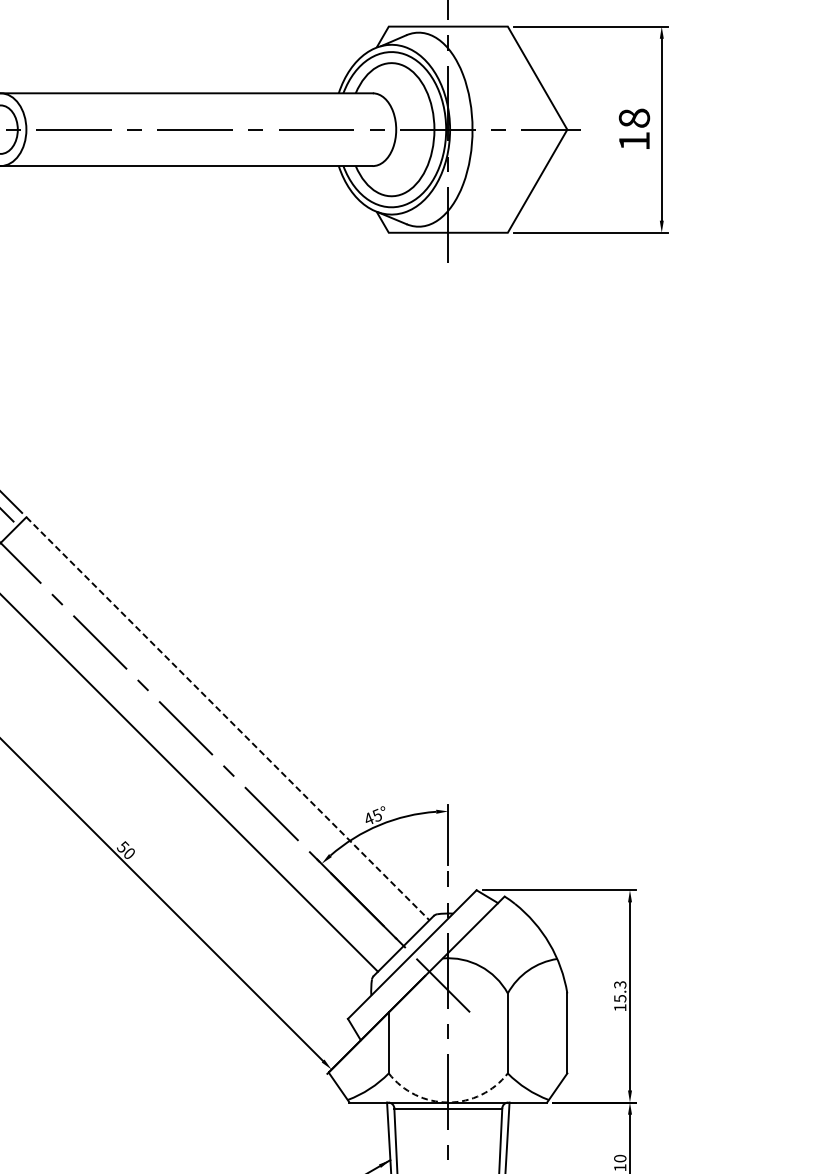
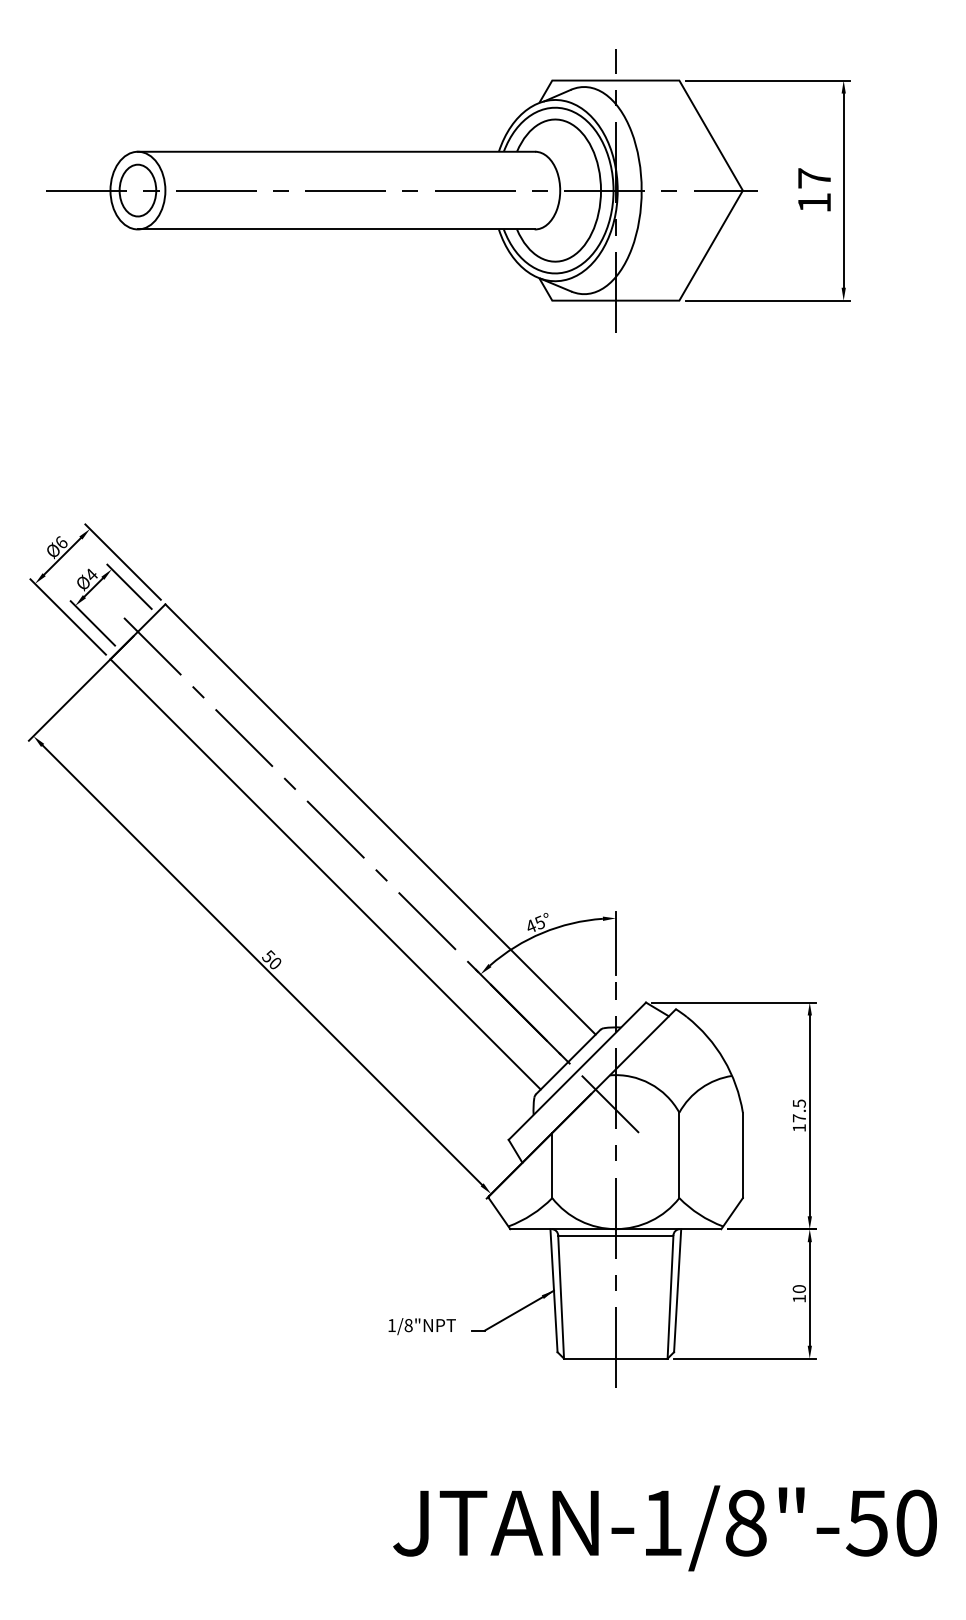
text: (634, 118) -> (814, 178), 18 -> 17
line: (227, 718) -> (380, 819), dashed -> solid
text: (619, 991) -> (798, 1110), 15.3 -> 17.5
arc: (448, 1102) -> (615, 1229), dashed -> solid

